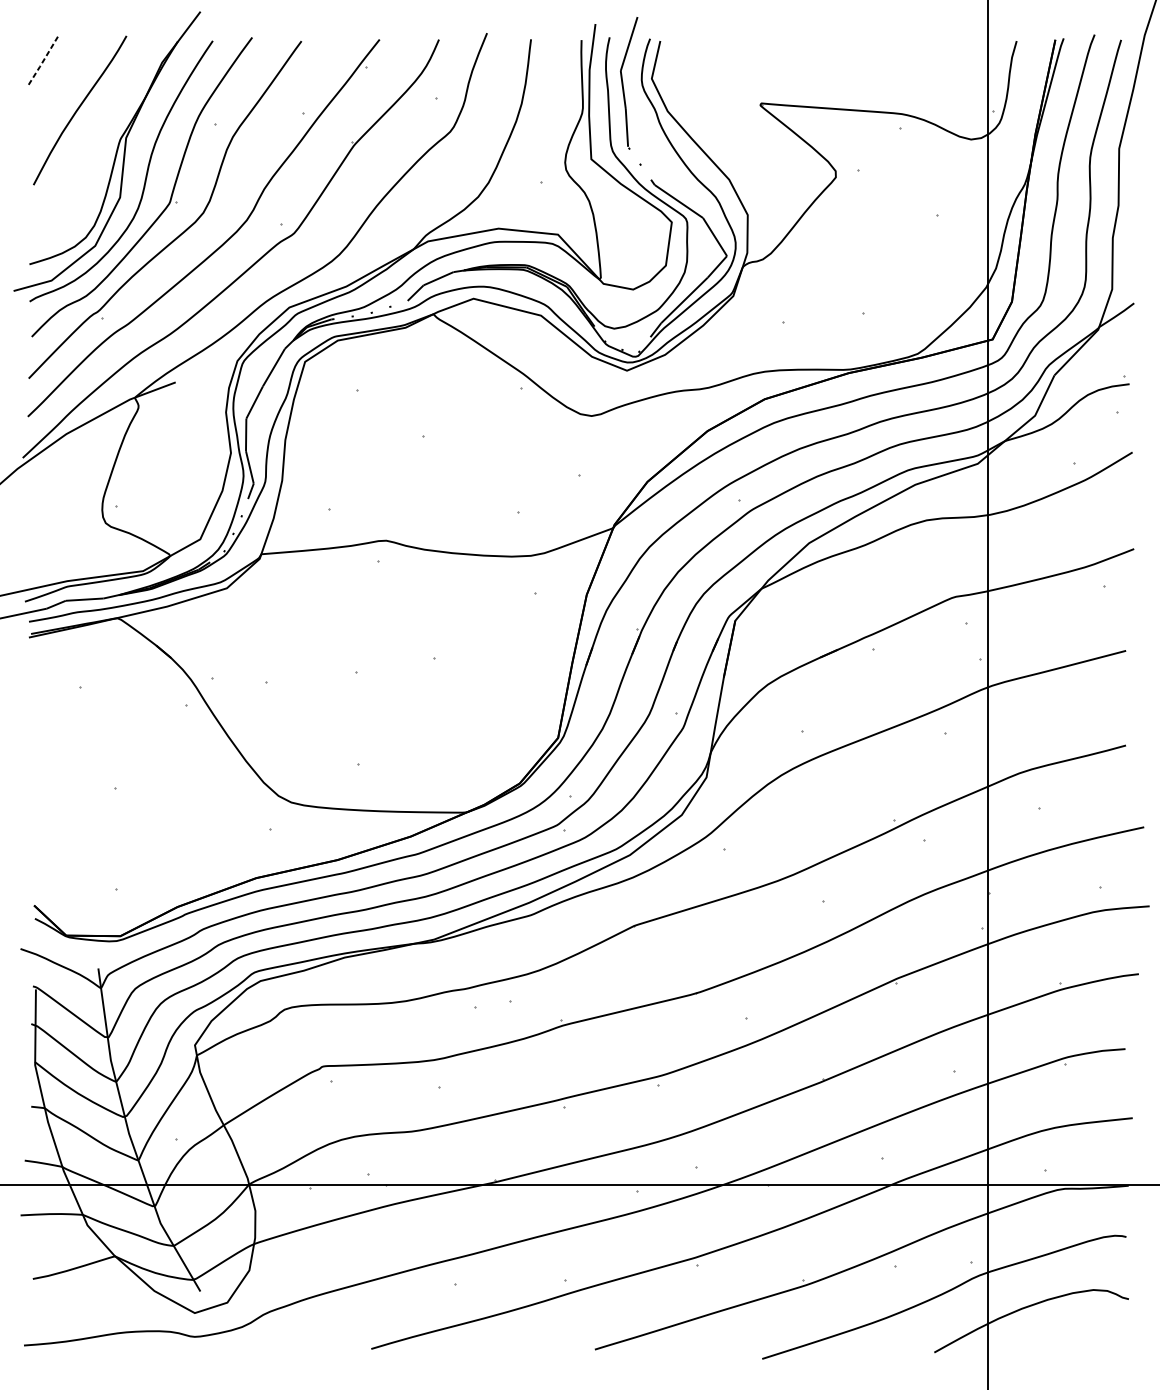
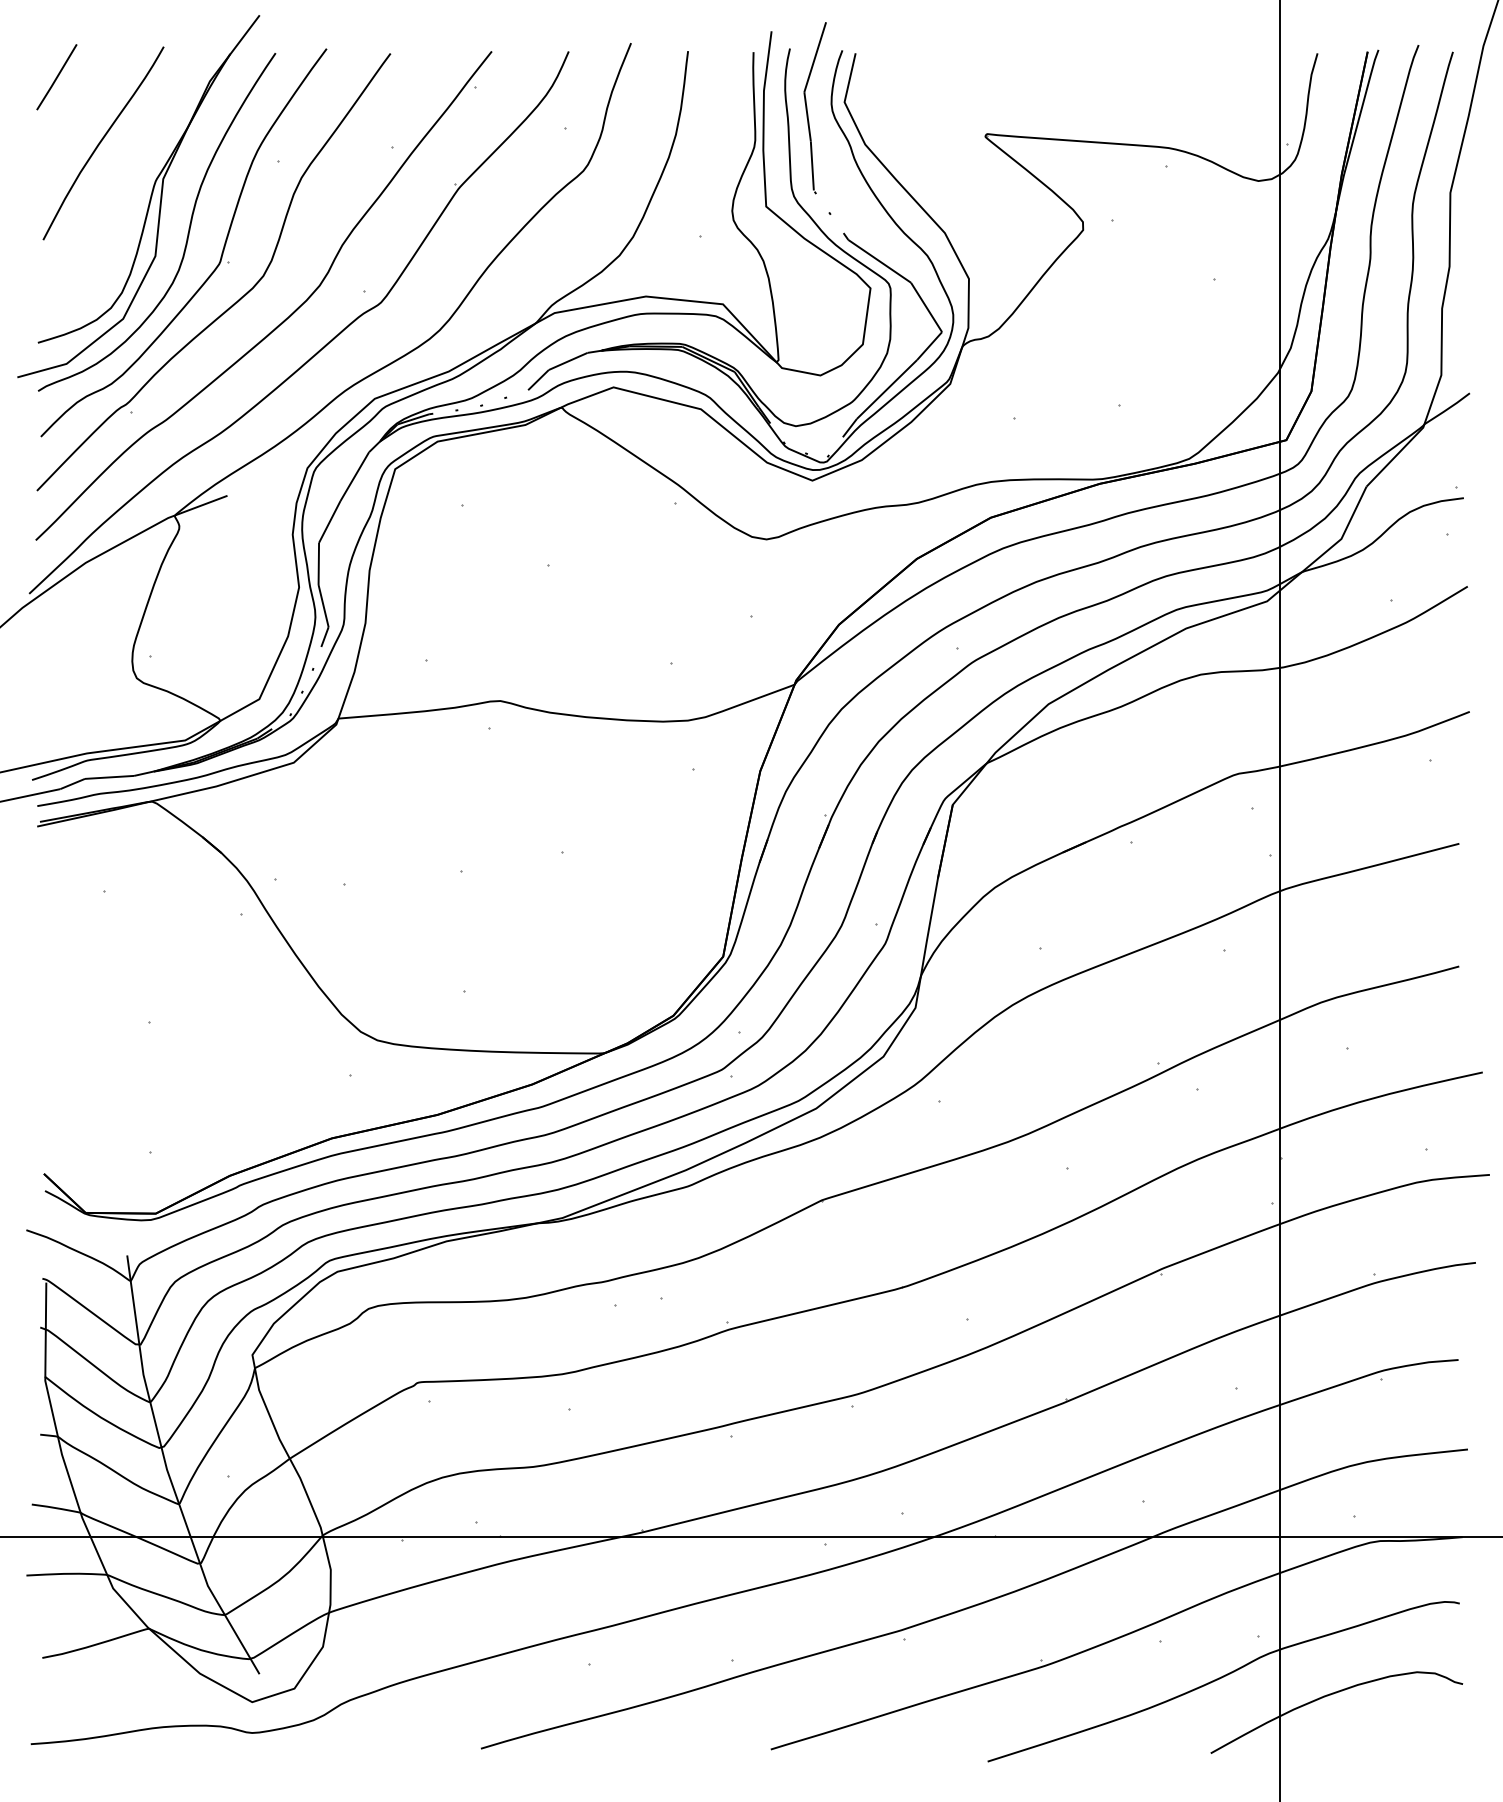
line: (44, 59) -> (57, 77), dashed -> solid

